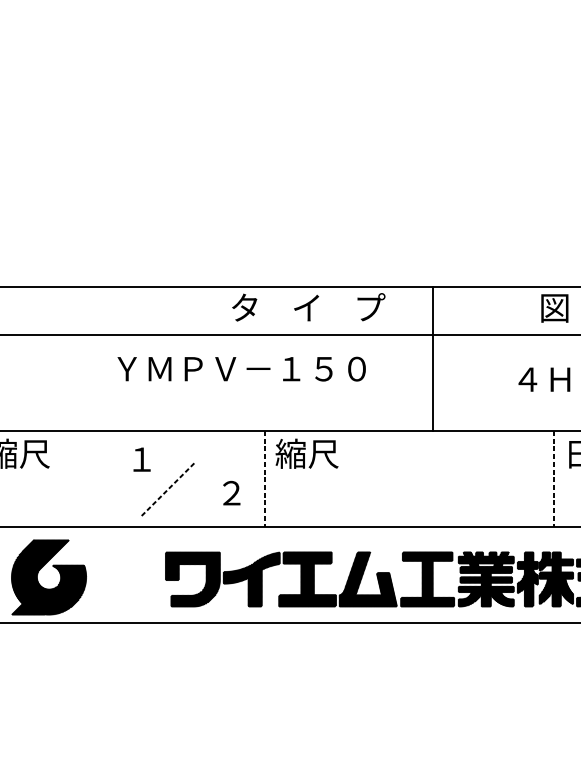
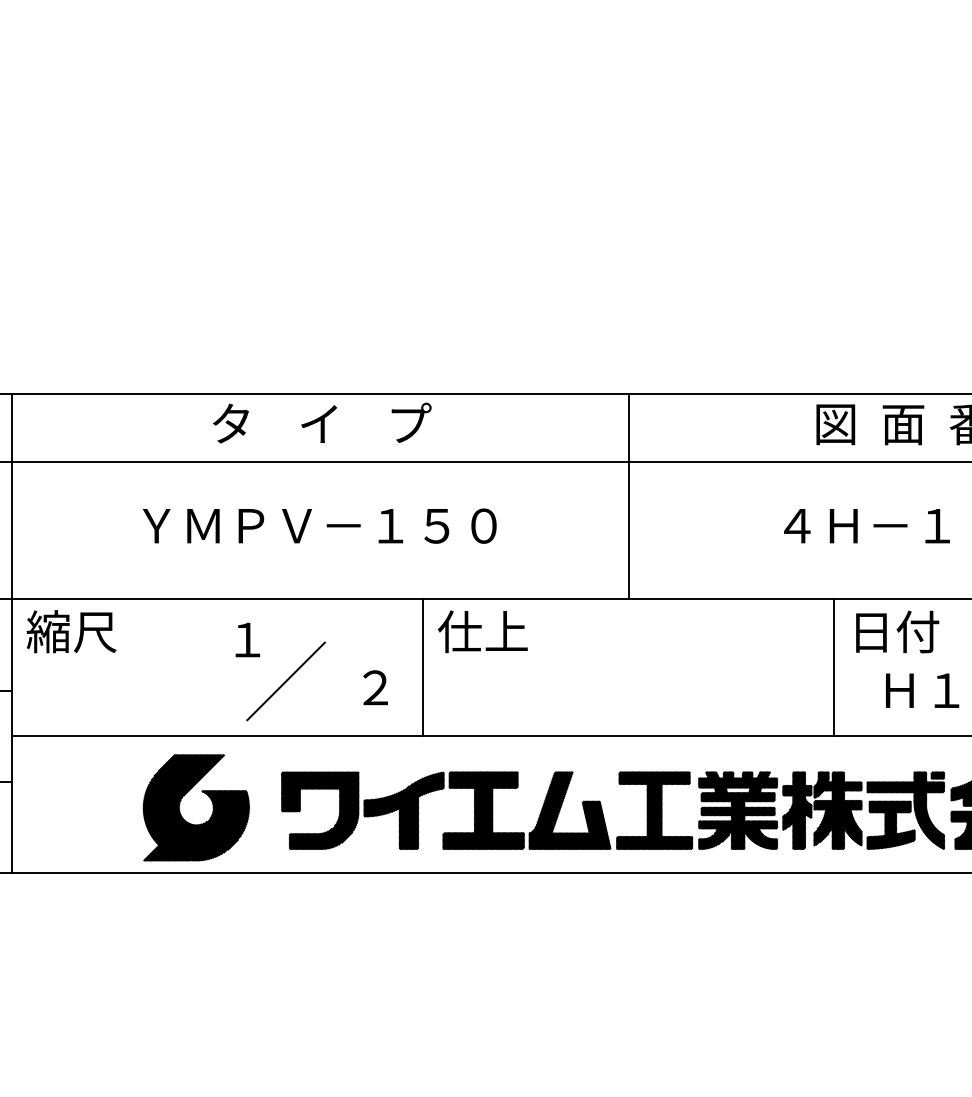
text: (308, 306) -> (322, 422), moved
line: (432, 358) -> (628, 496), moved
text: (241, 368) -> (319, 525), moved
text: (306, 453) -> (482, 631), 縮尺 -> 仕上
line: (265, 478) -> (423, 667), dashed -> solid
line: (553, 478) -> (834, 667), dashed -> solid
line: (169, 488) -> (286, 681), dashed -> solid
part: (37, 575) -> (180, 804), moved

